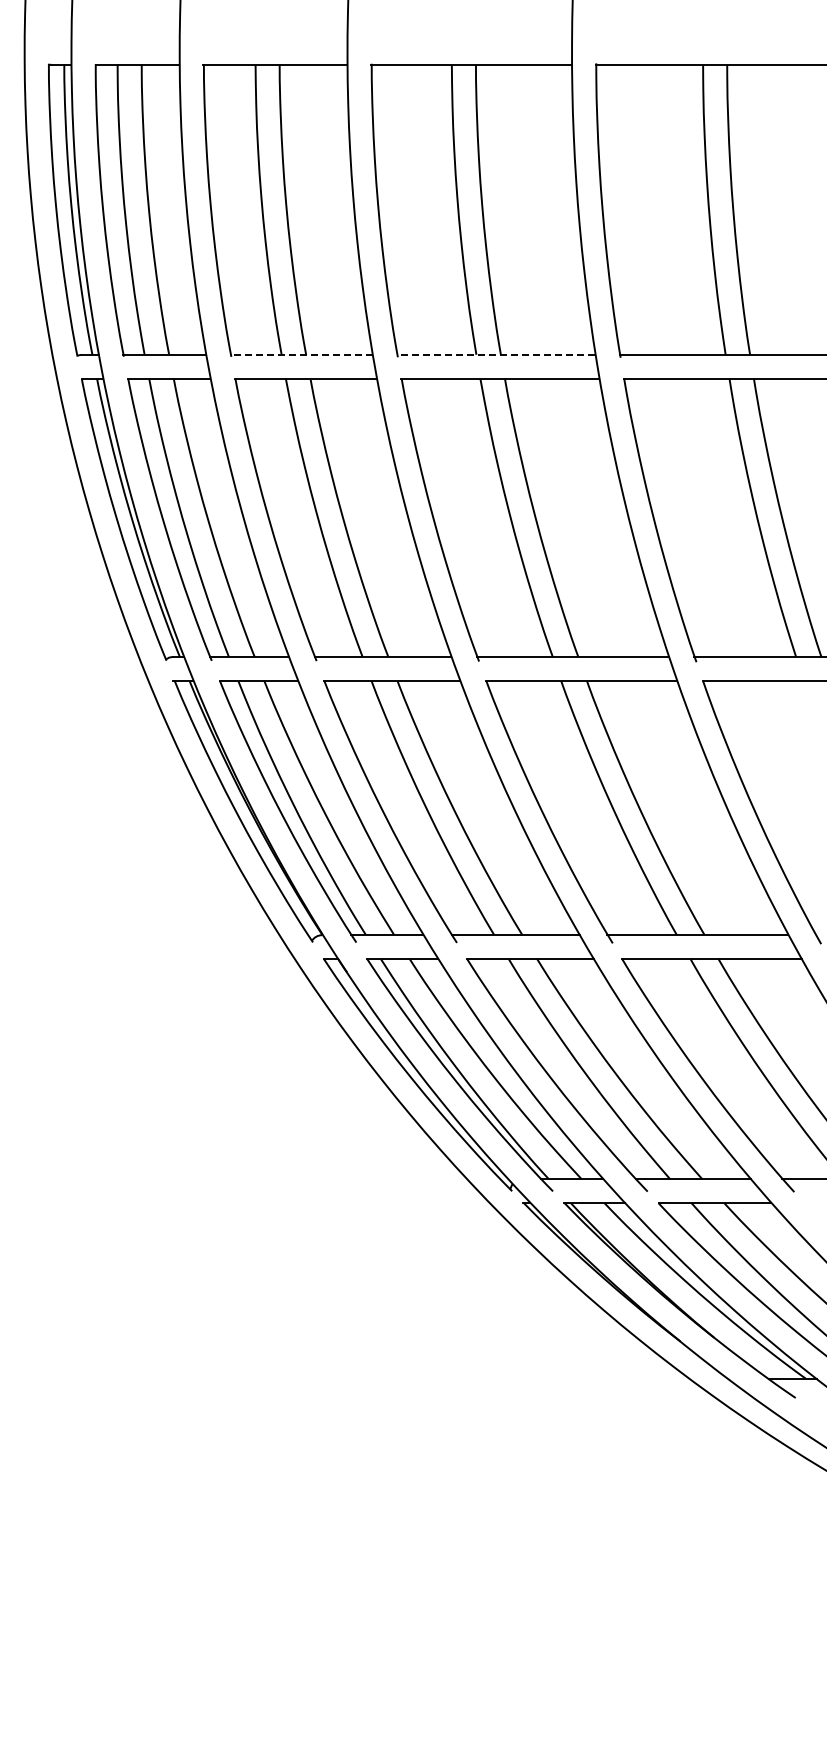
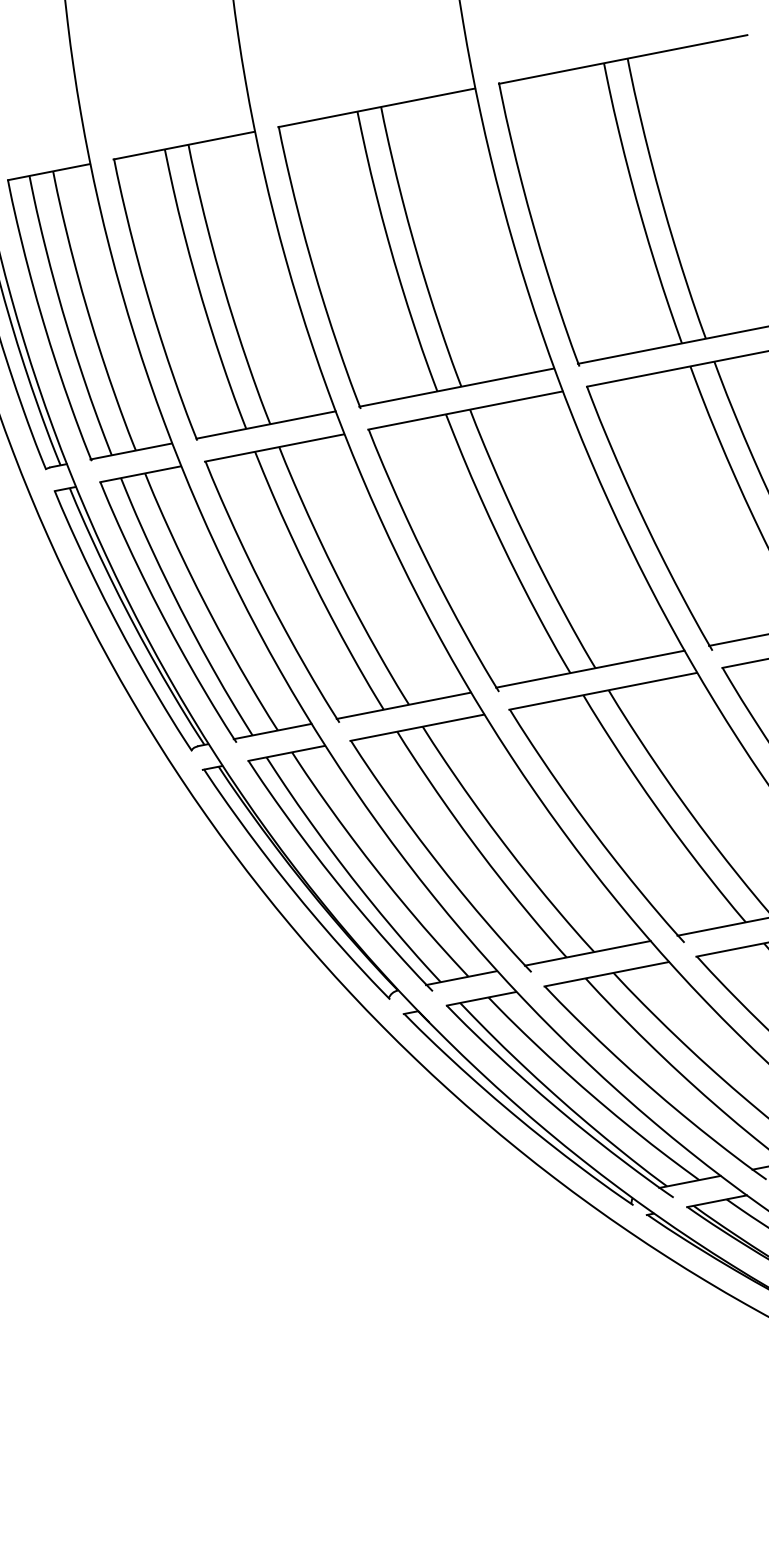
line: (301, 354) -> (265, 424), dashed -> solid
line: (495, 354) -> (456, 387), dashed -> solid

